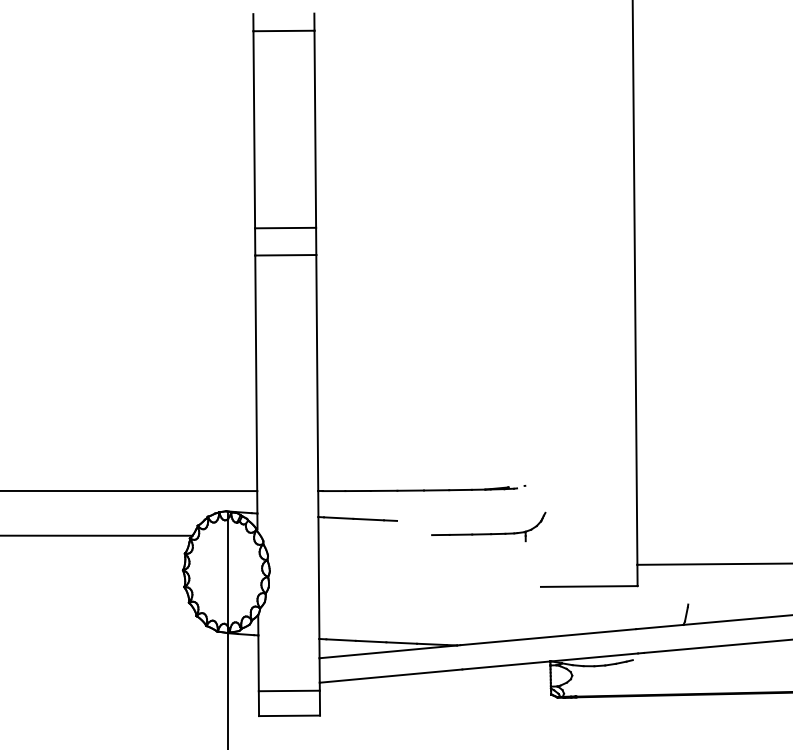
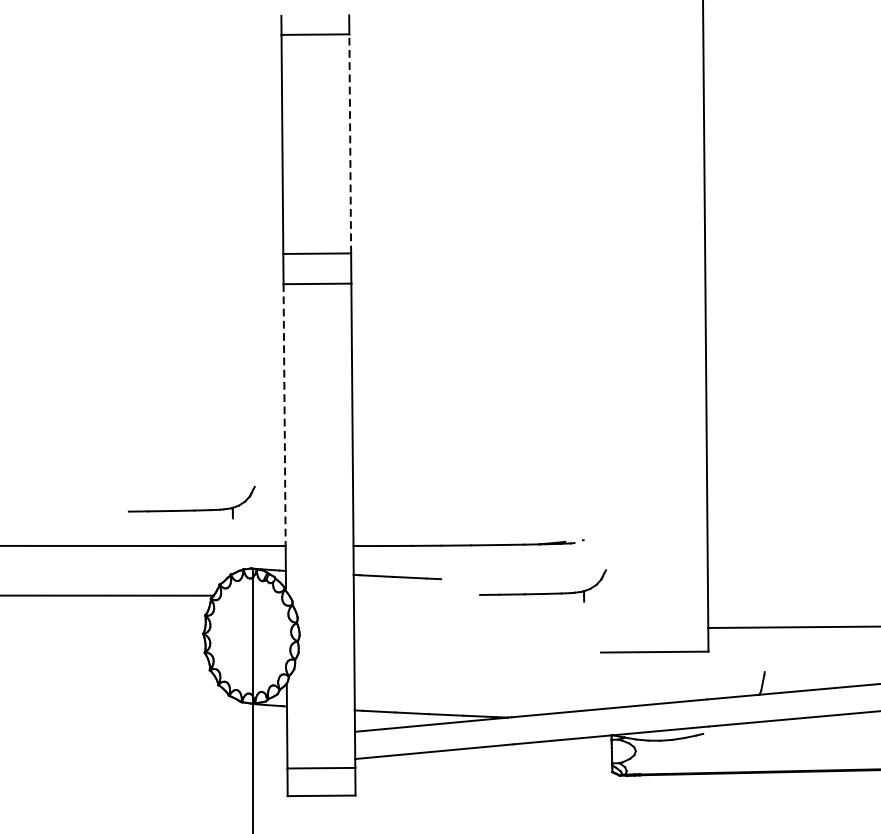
line: (315, 129) -> (350, 144), solid -> dashed
line: (256, 373) -> (284, 415), solid -> dashed
part: (172, 458) -> (191, 509), added

